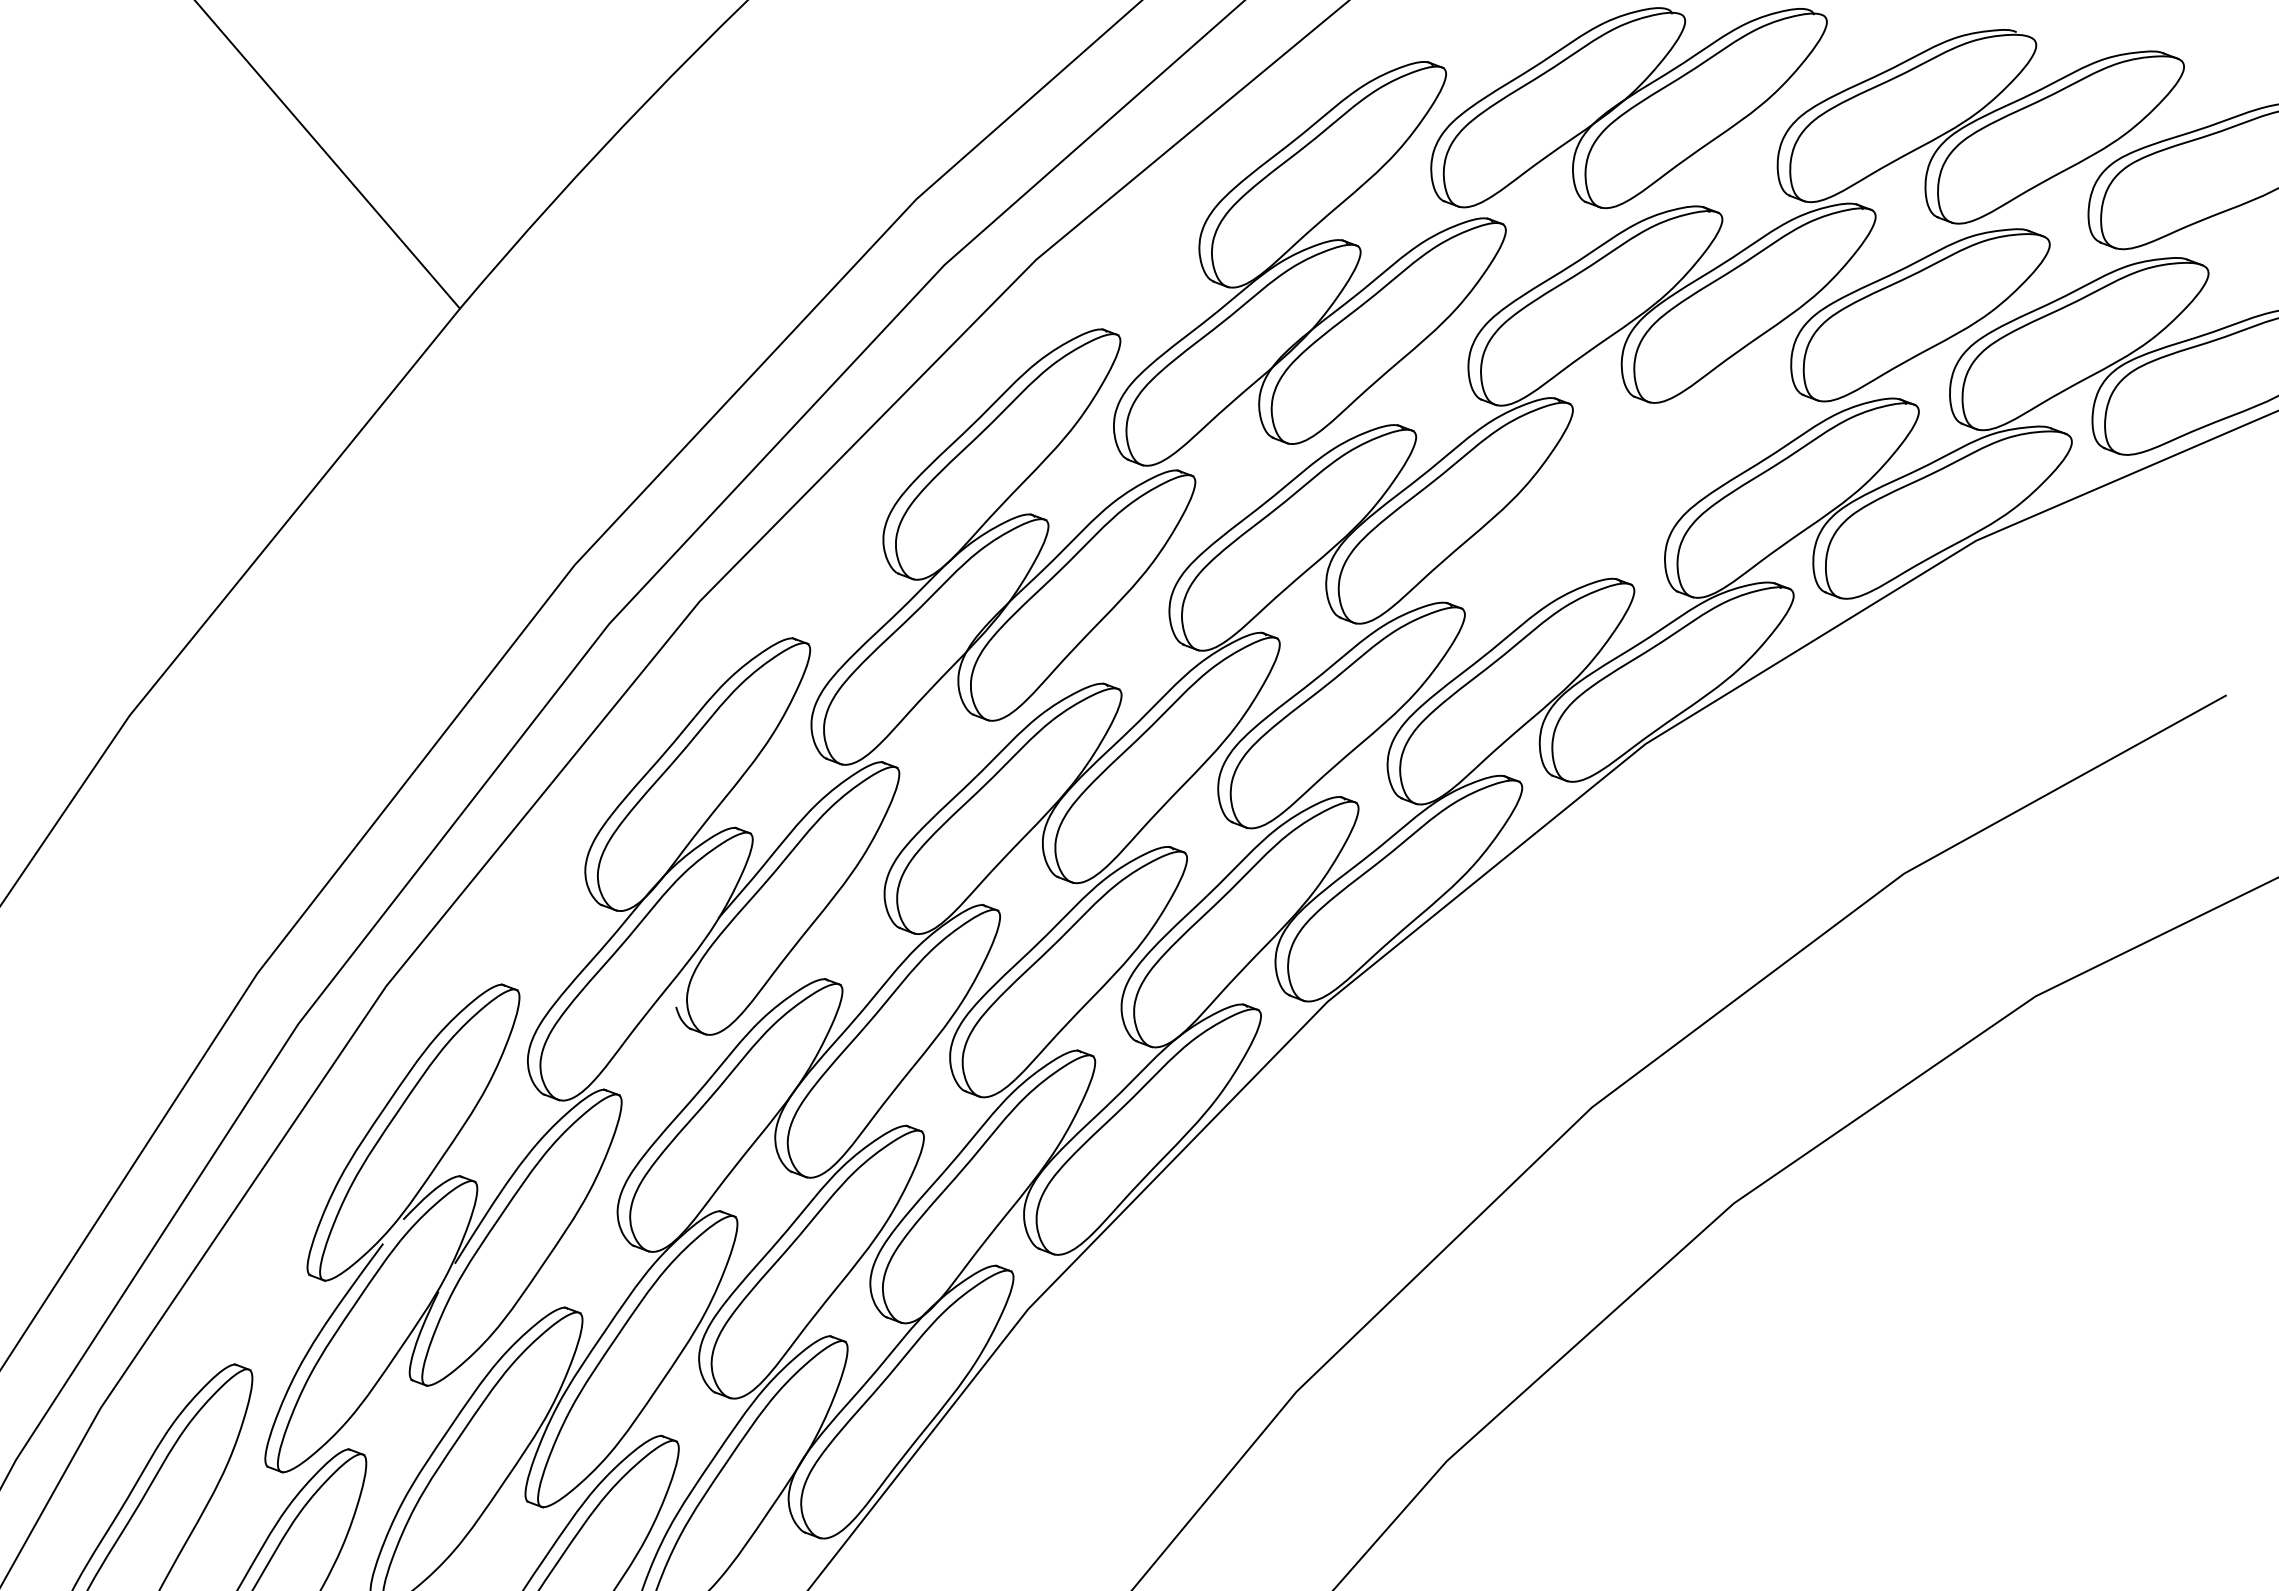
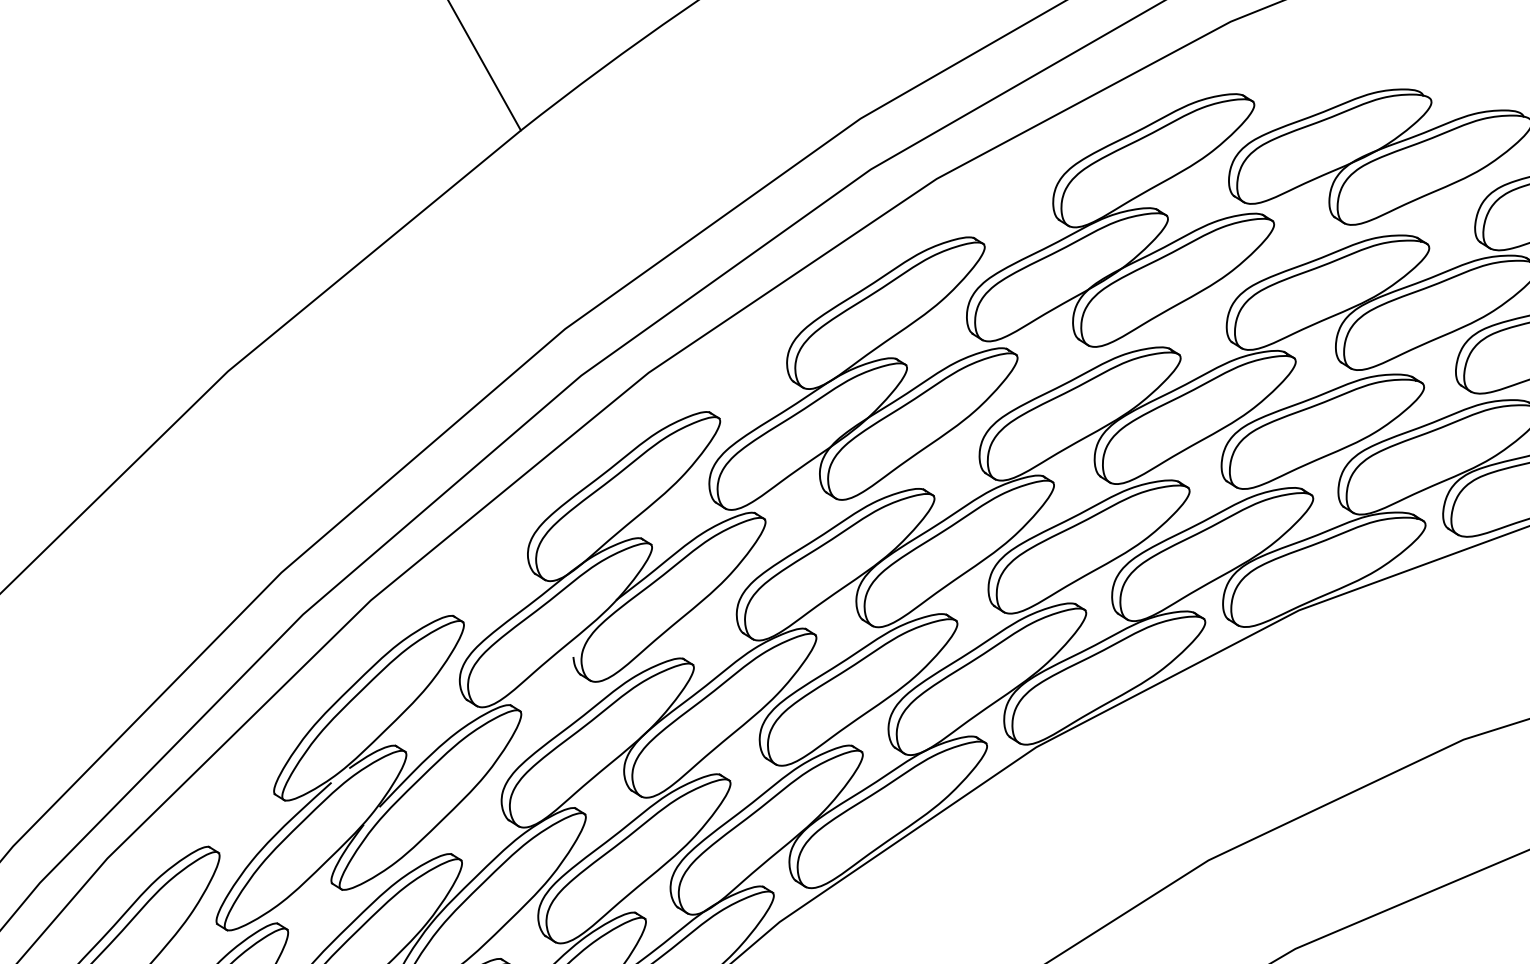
part: (1626, 495) -> (1321, 431), added

